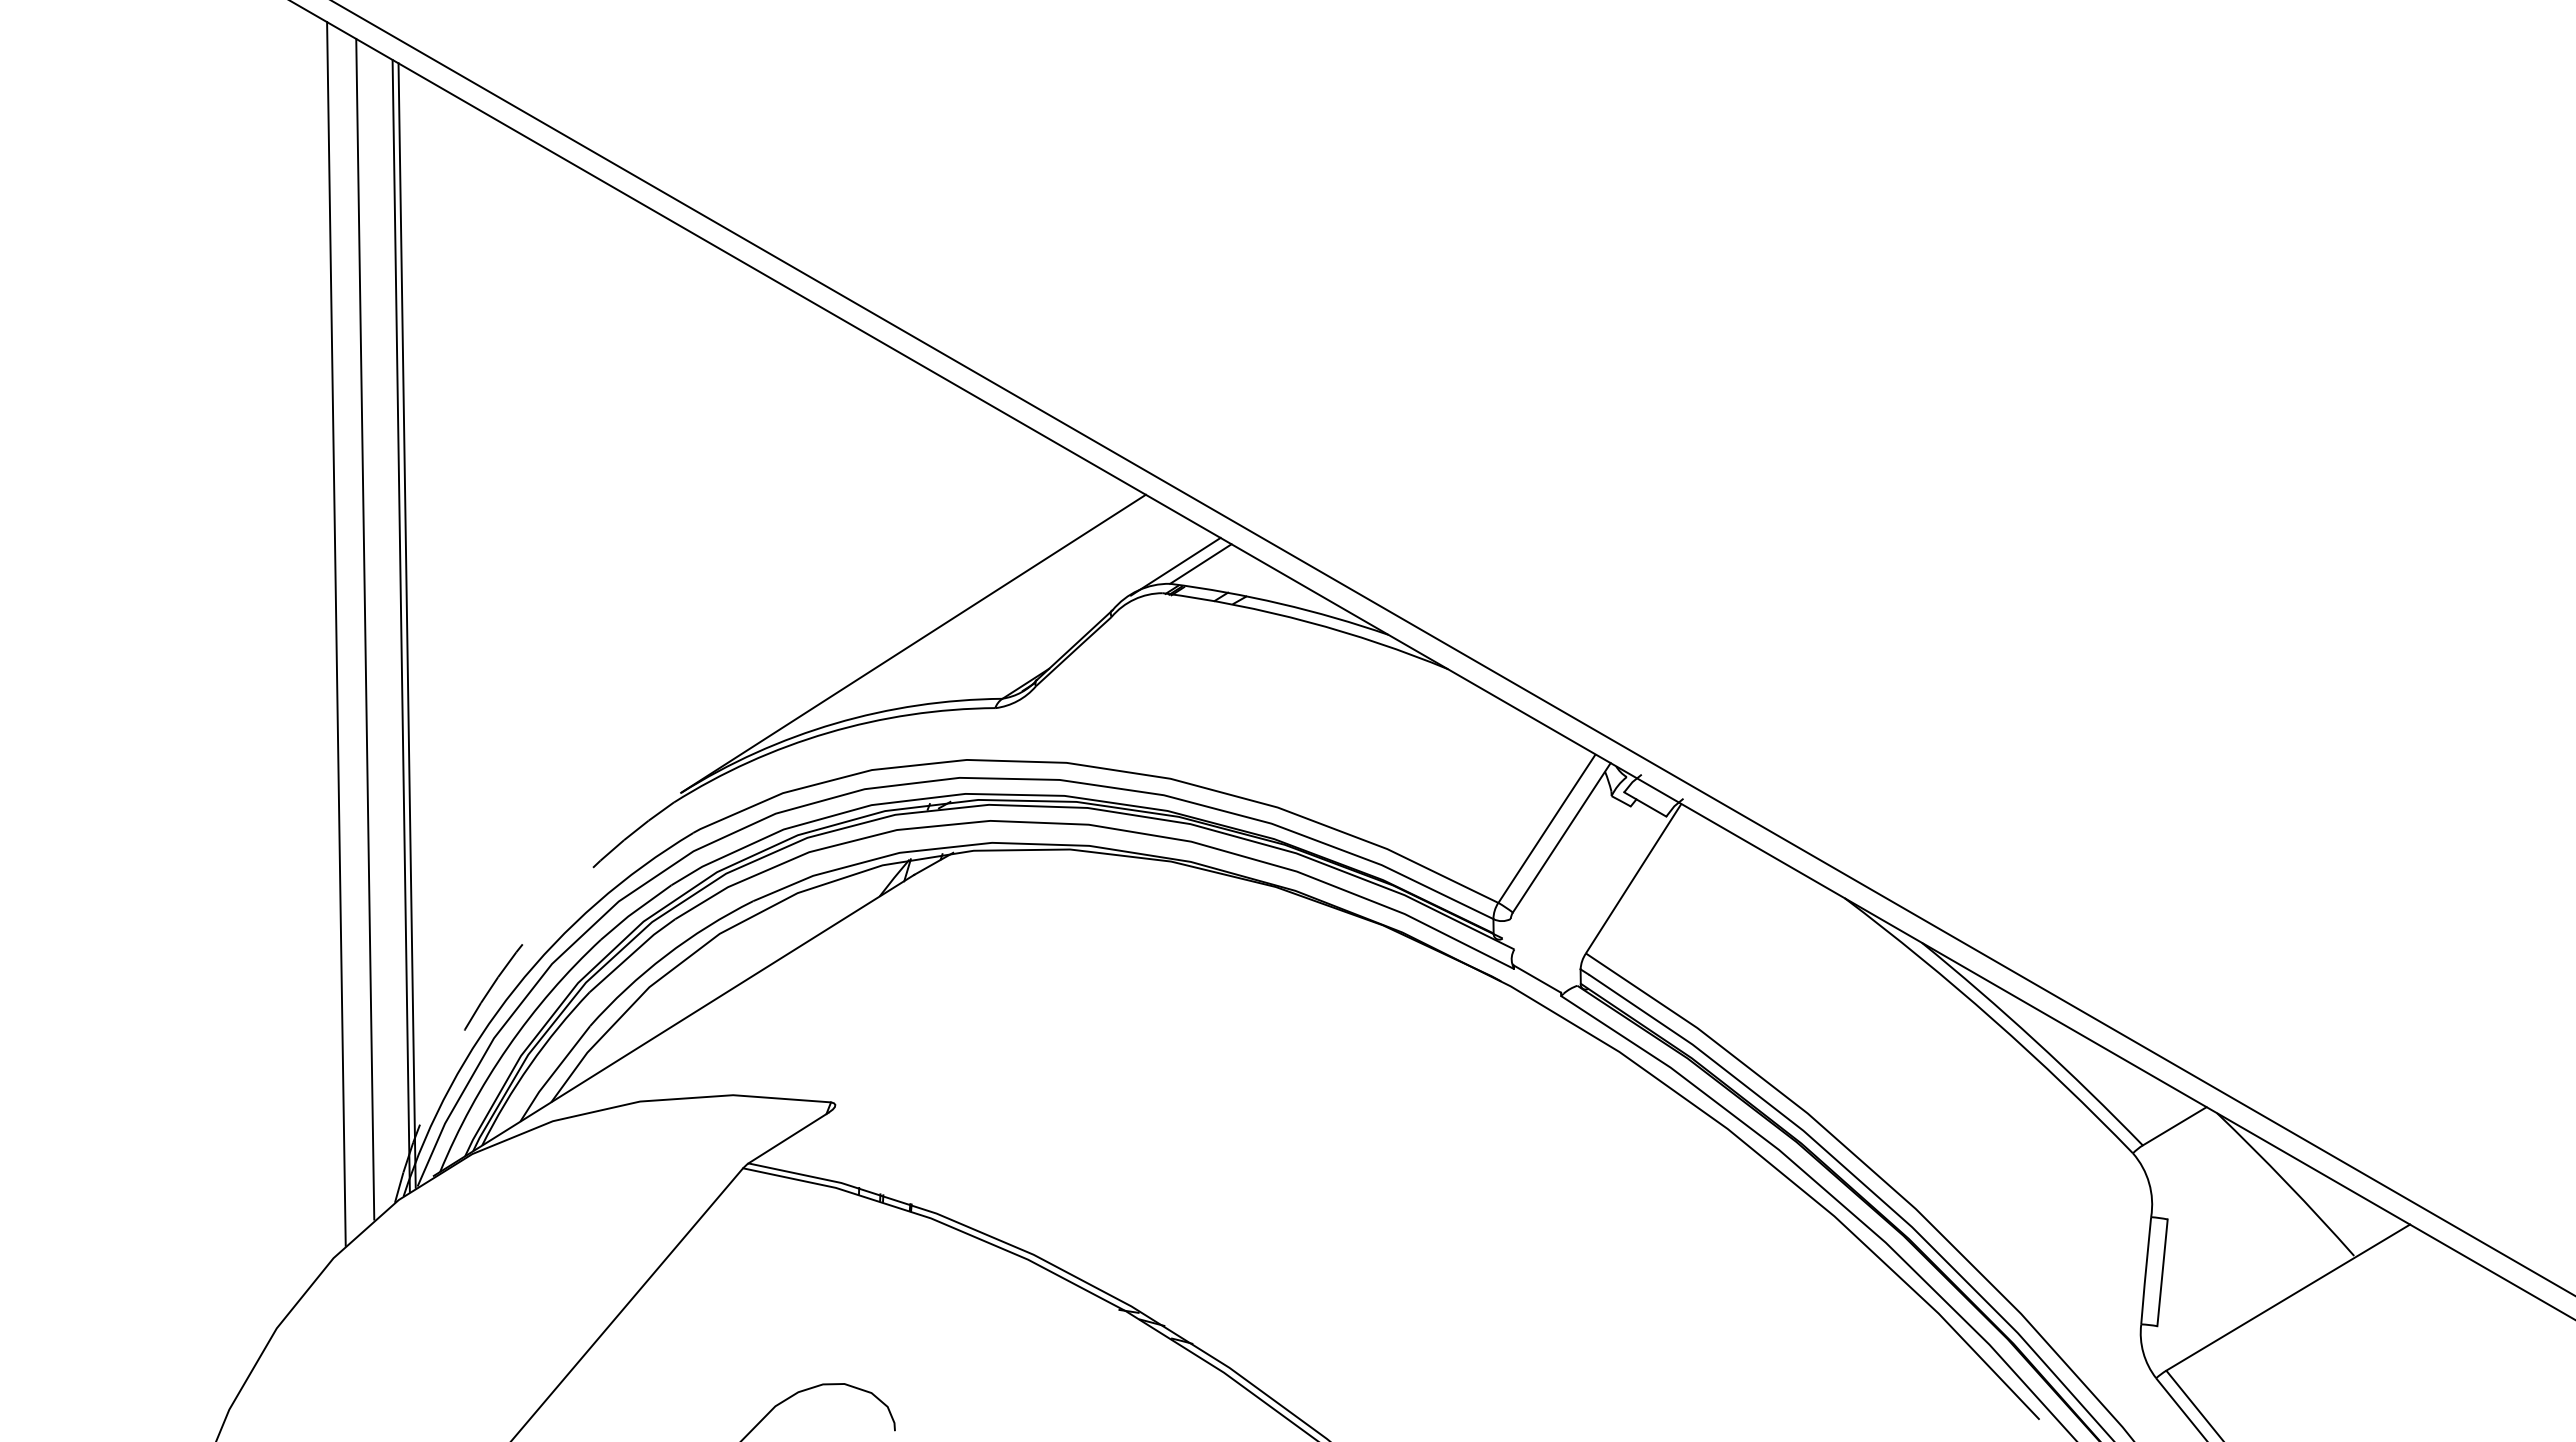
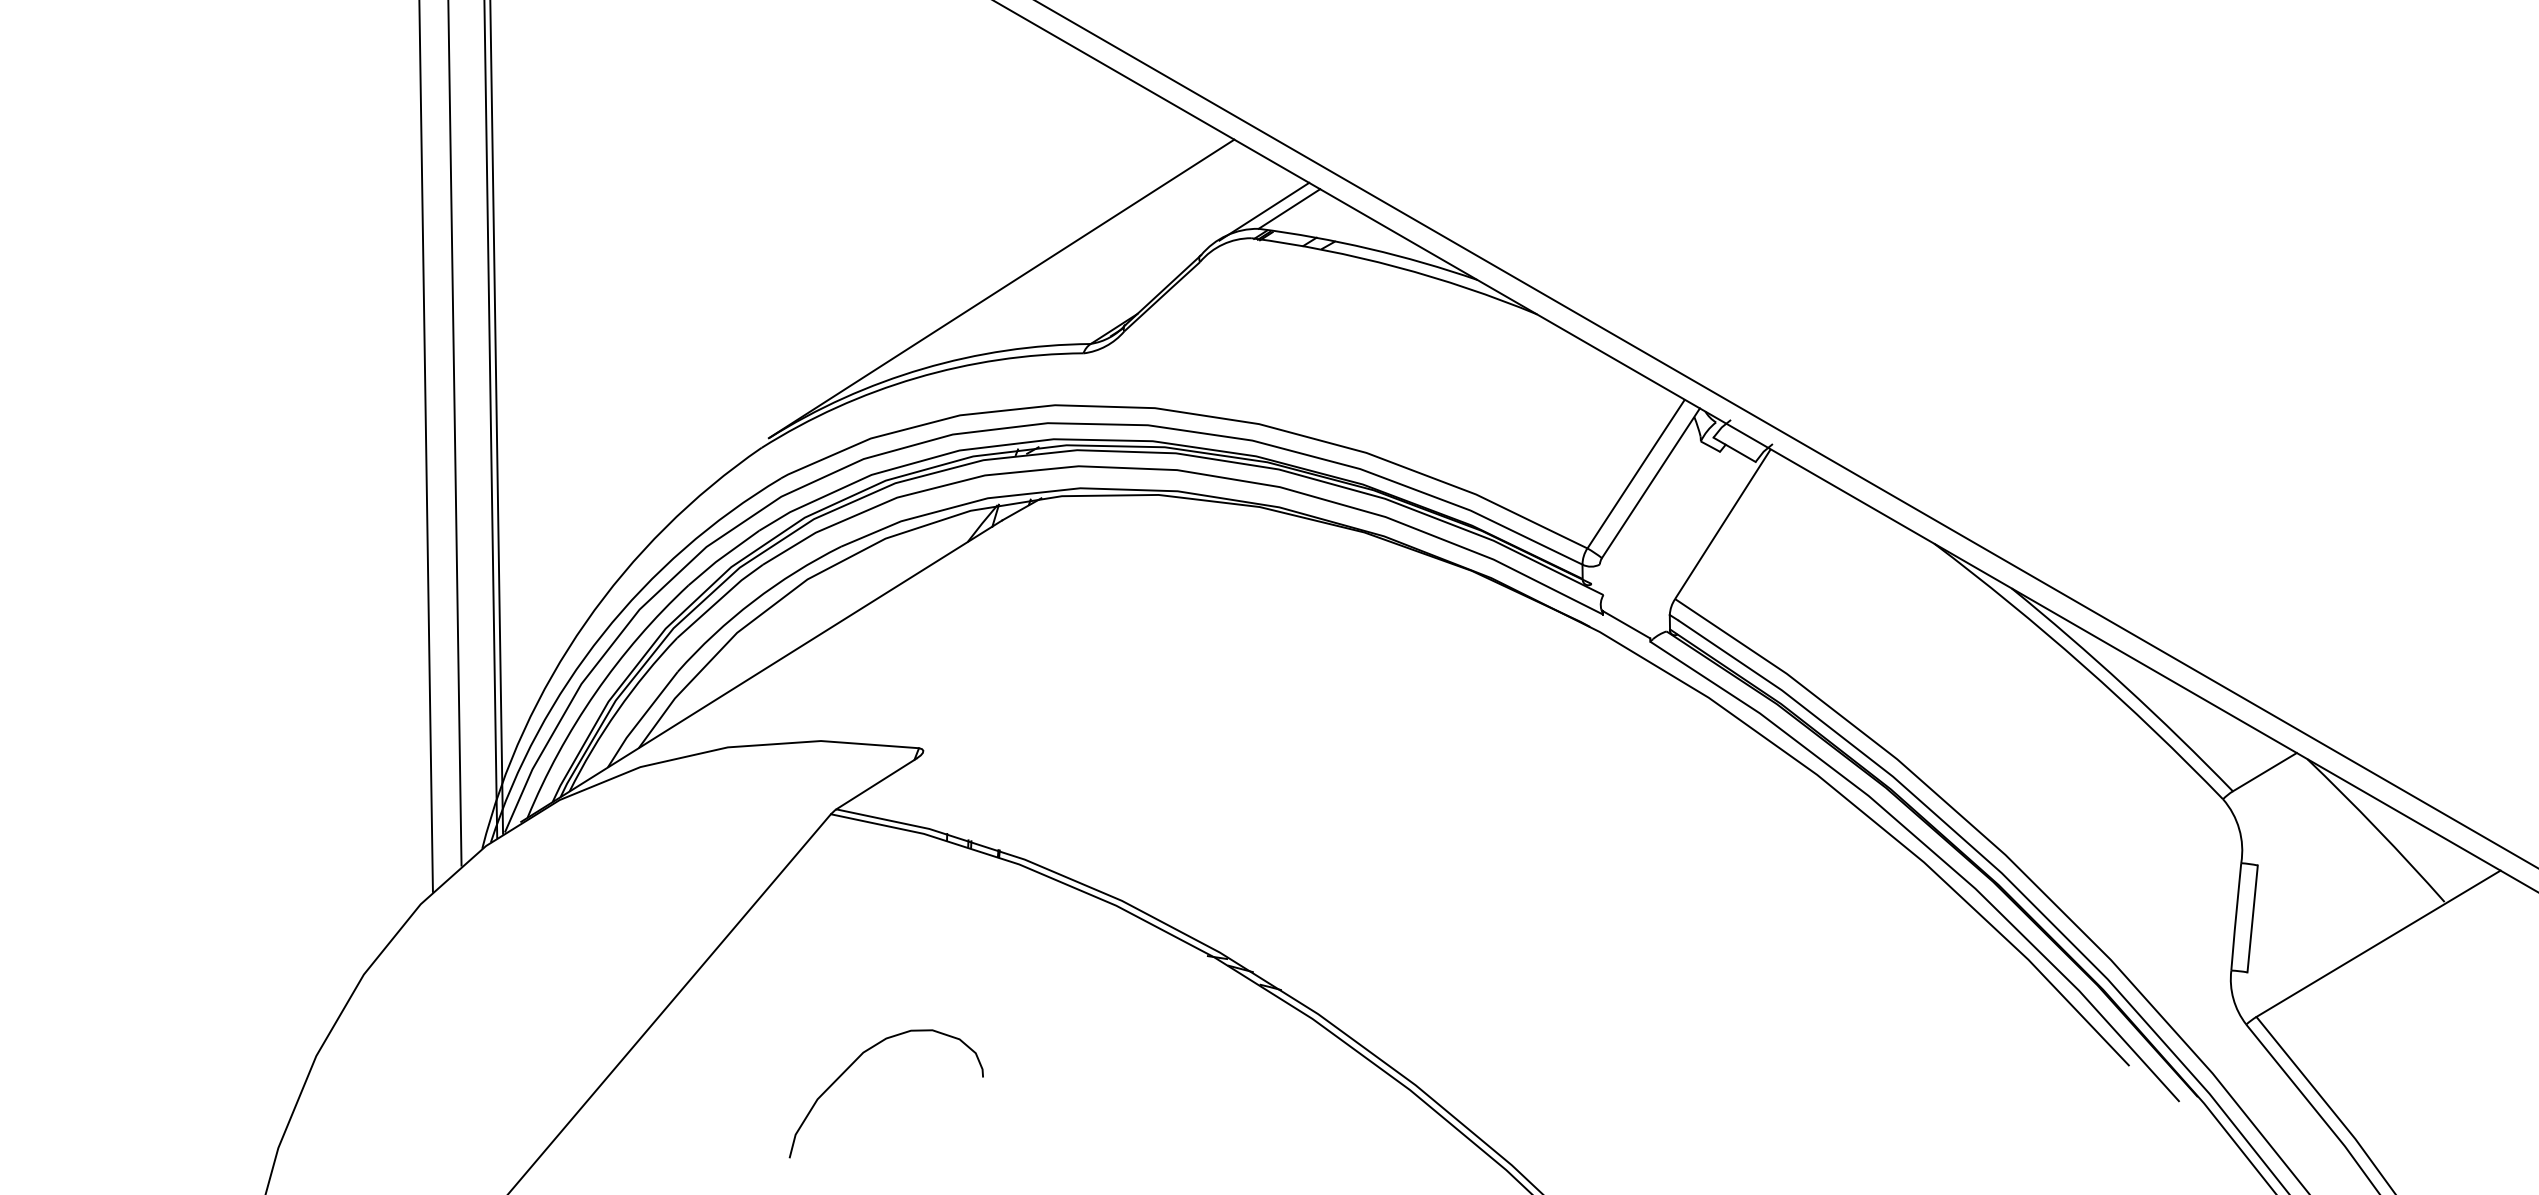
arc: (498, 977) -> (585, 623), dashed -> solid

